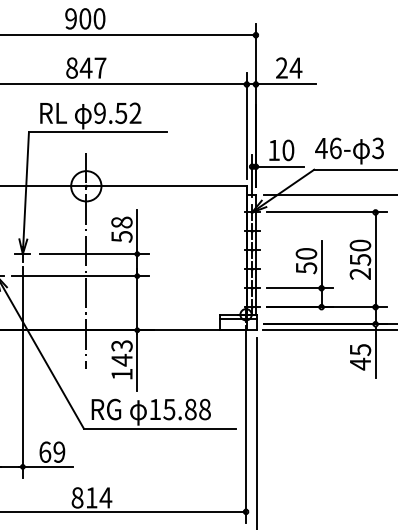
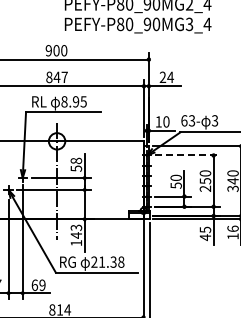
text: (116, 112) -> (73, 101), 9.52 -> 8.95
text: (329, 147) -> (188, 120), 46- -> 63-
line: (327, 212) -> (187, 155), solid -> dashed
text: (172, 408) -> (103, 261), 15.88 -> 21.38

